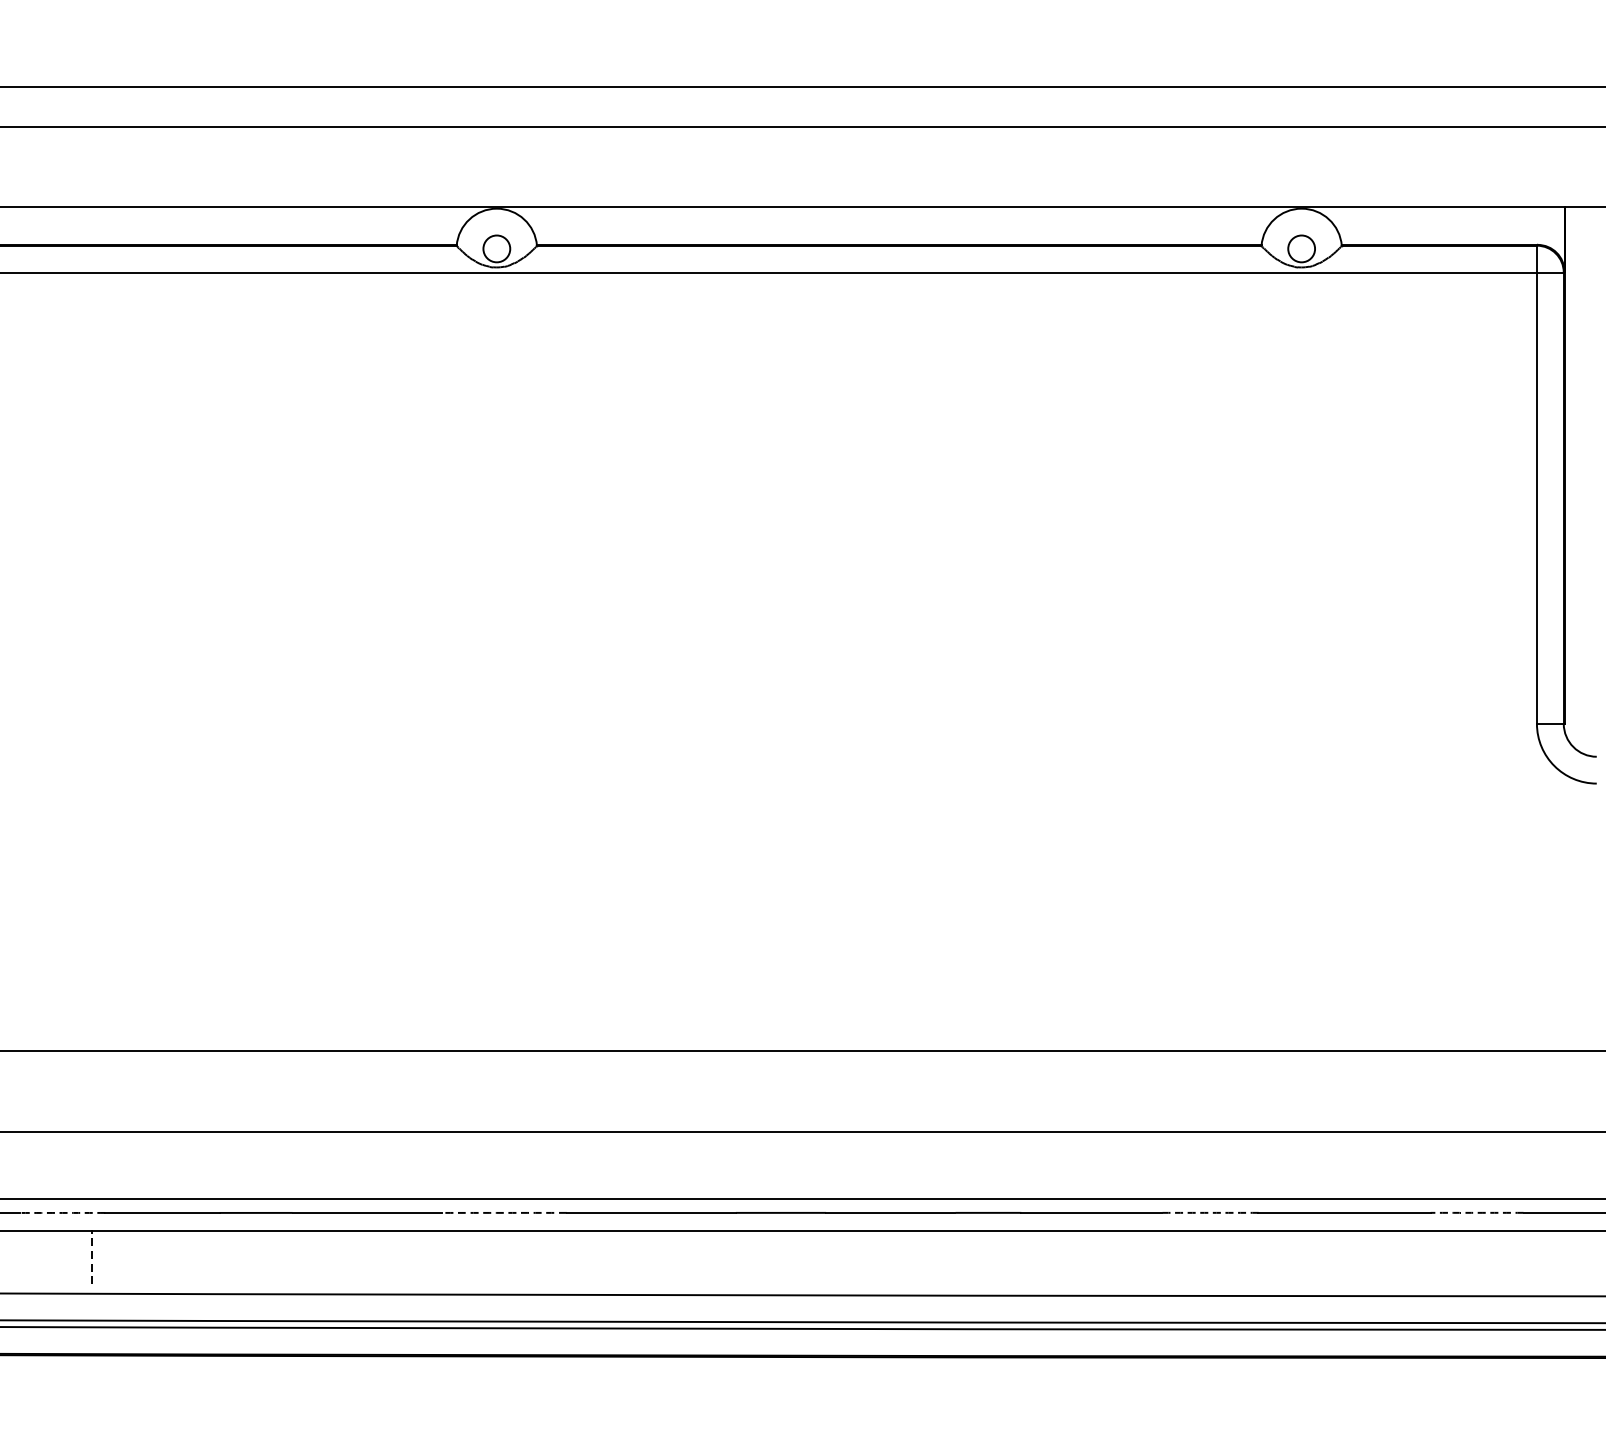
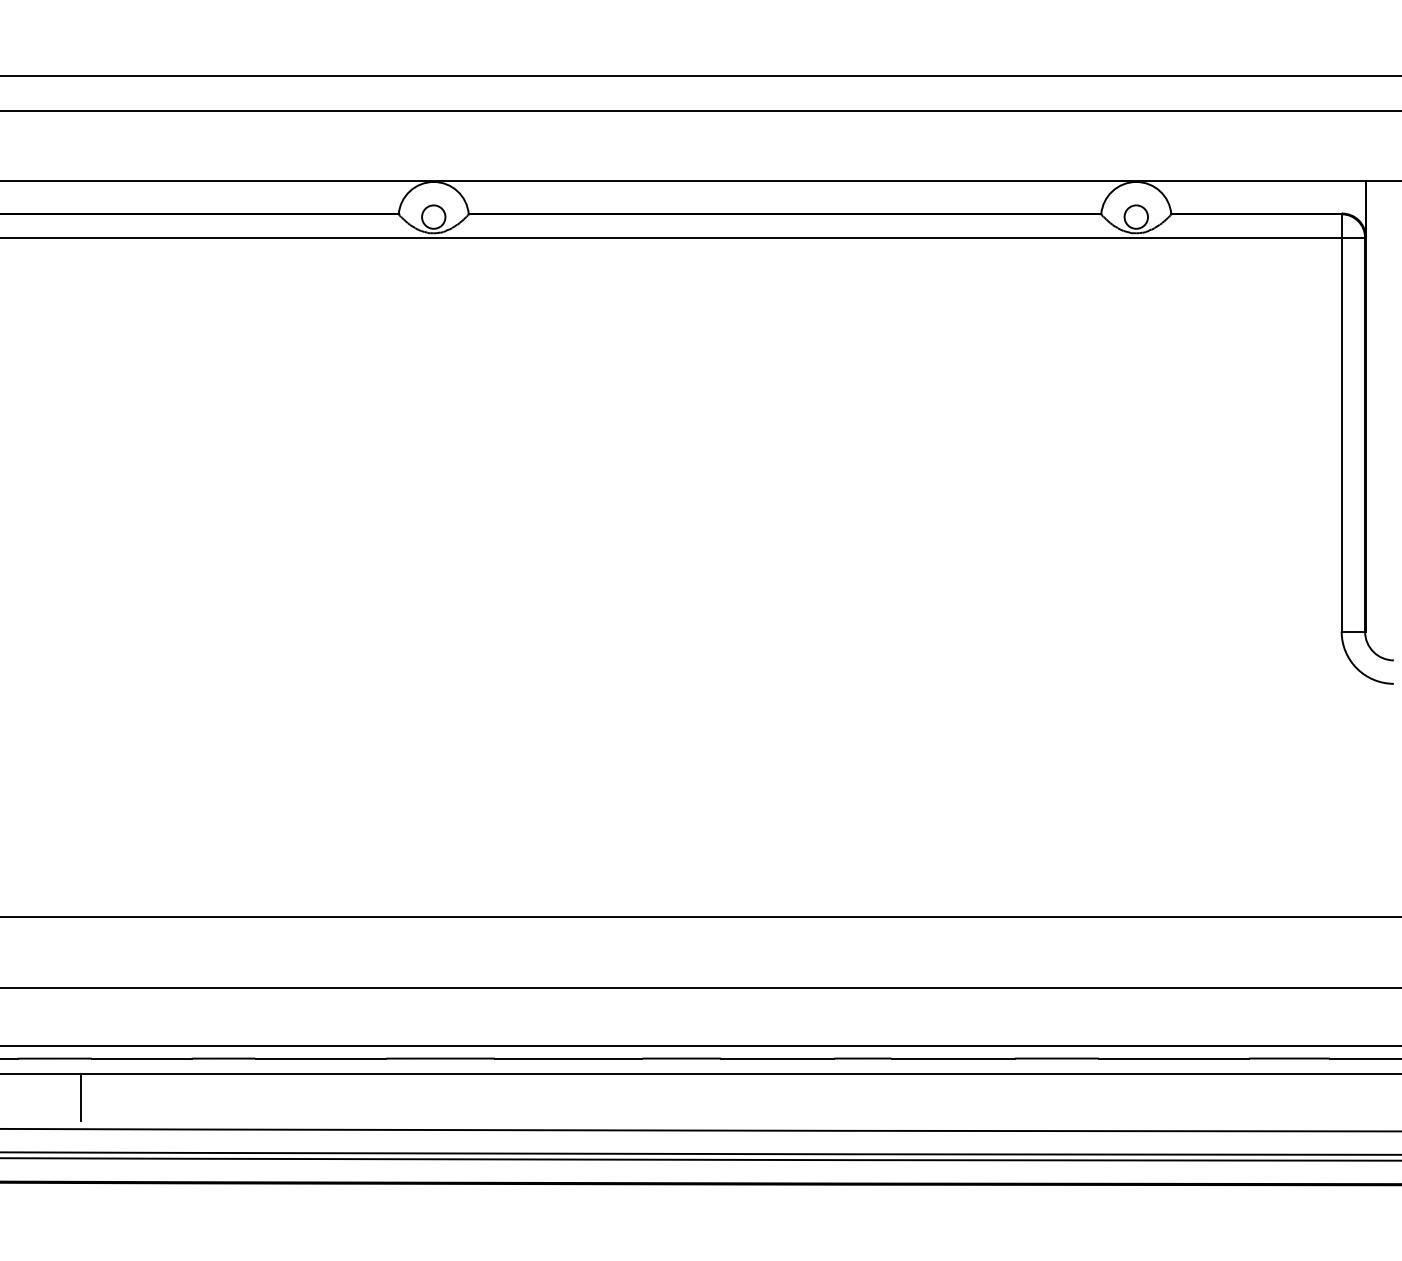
arc: (62, 1212) -> (54, 1058), dashed -> solid
arc: (504, 1212) -> (440, 1058), dashed -> solid
arc: (1210, 1212) -> (1056, 1058), dashed -> solid
arc: (1477, 1212) -> (1289, 1058), dashed -> solid
line: (92, 1256) -> (80, 1096), dashed -> solid

